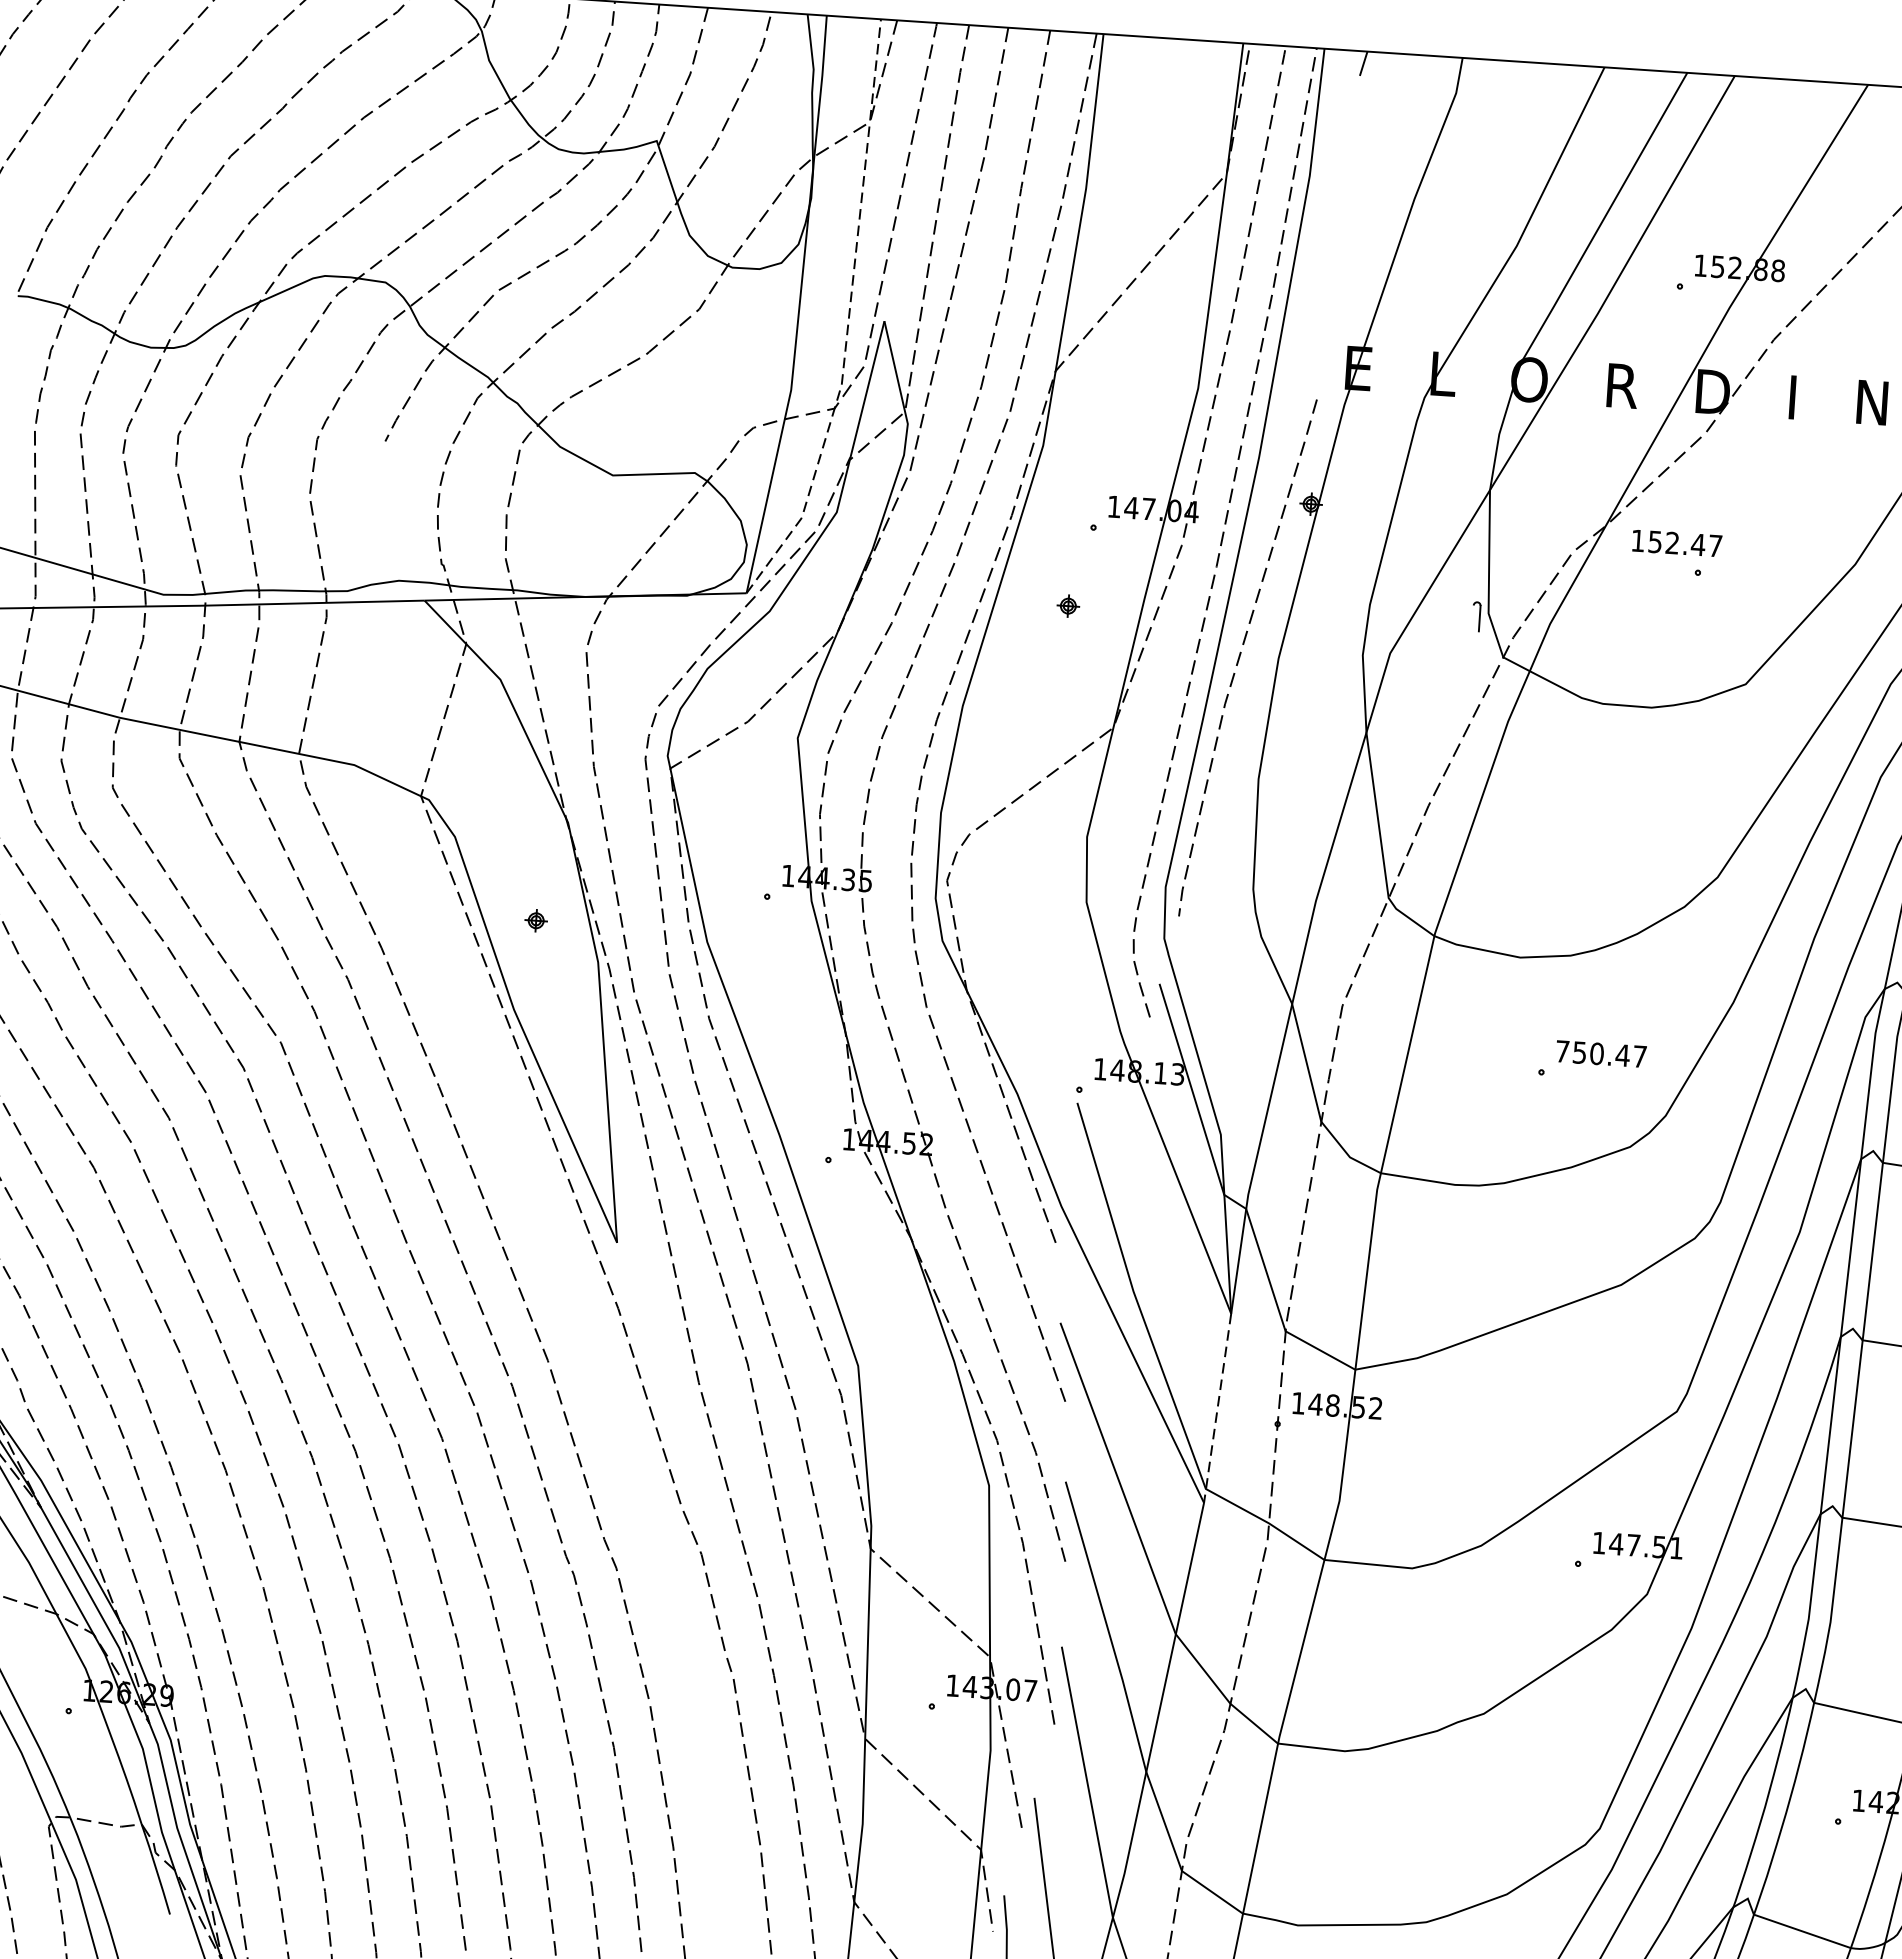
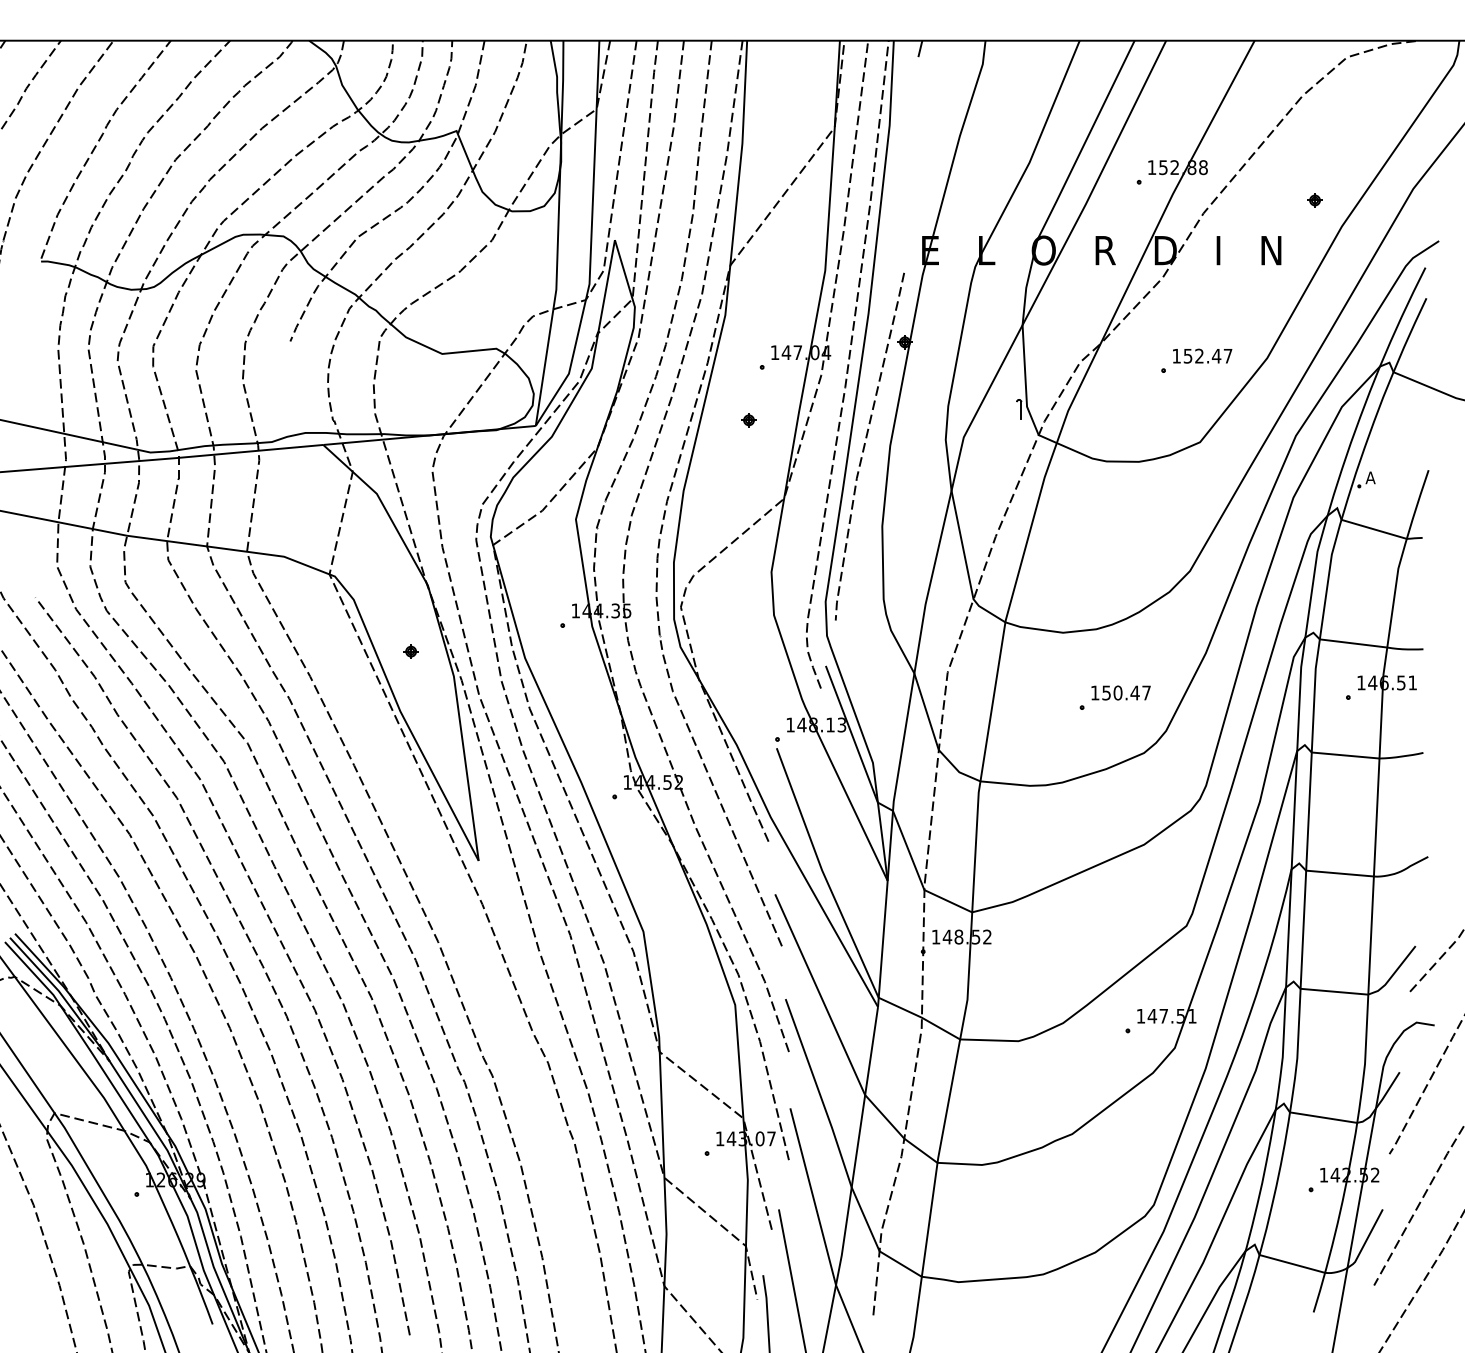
line: (849, 319) -> (591, 240), dashed -> solid
text: (1677, 542) -> (1202, 355), moved
text: (1563, 1050) -> (1095, 692), 750.47 -> 150.47
line: (1217, 1409) -> (882, 944), dashed -> solid

